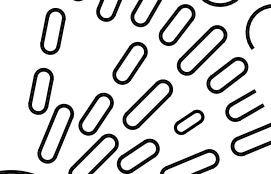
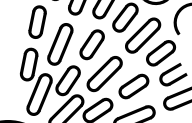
part: (85, 62) -> (60, 44), added
part: (188, 122) -> (133, 86), size x1.43

